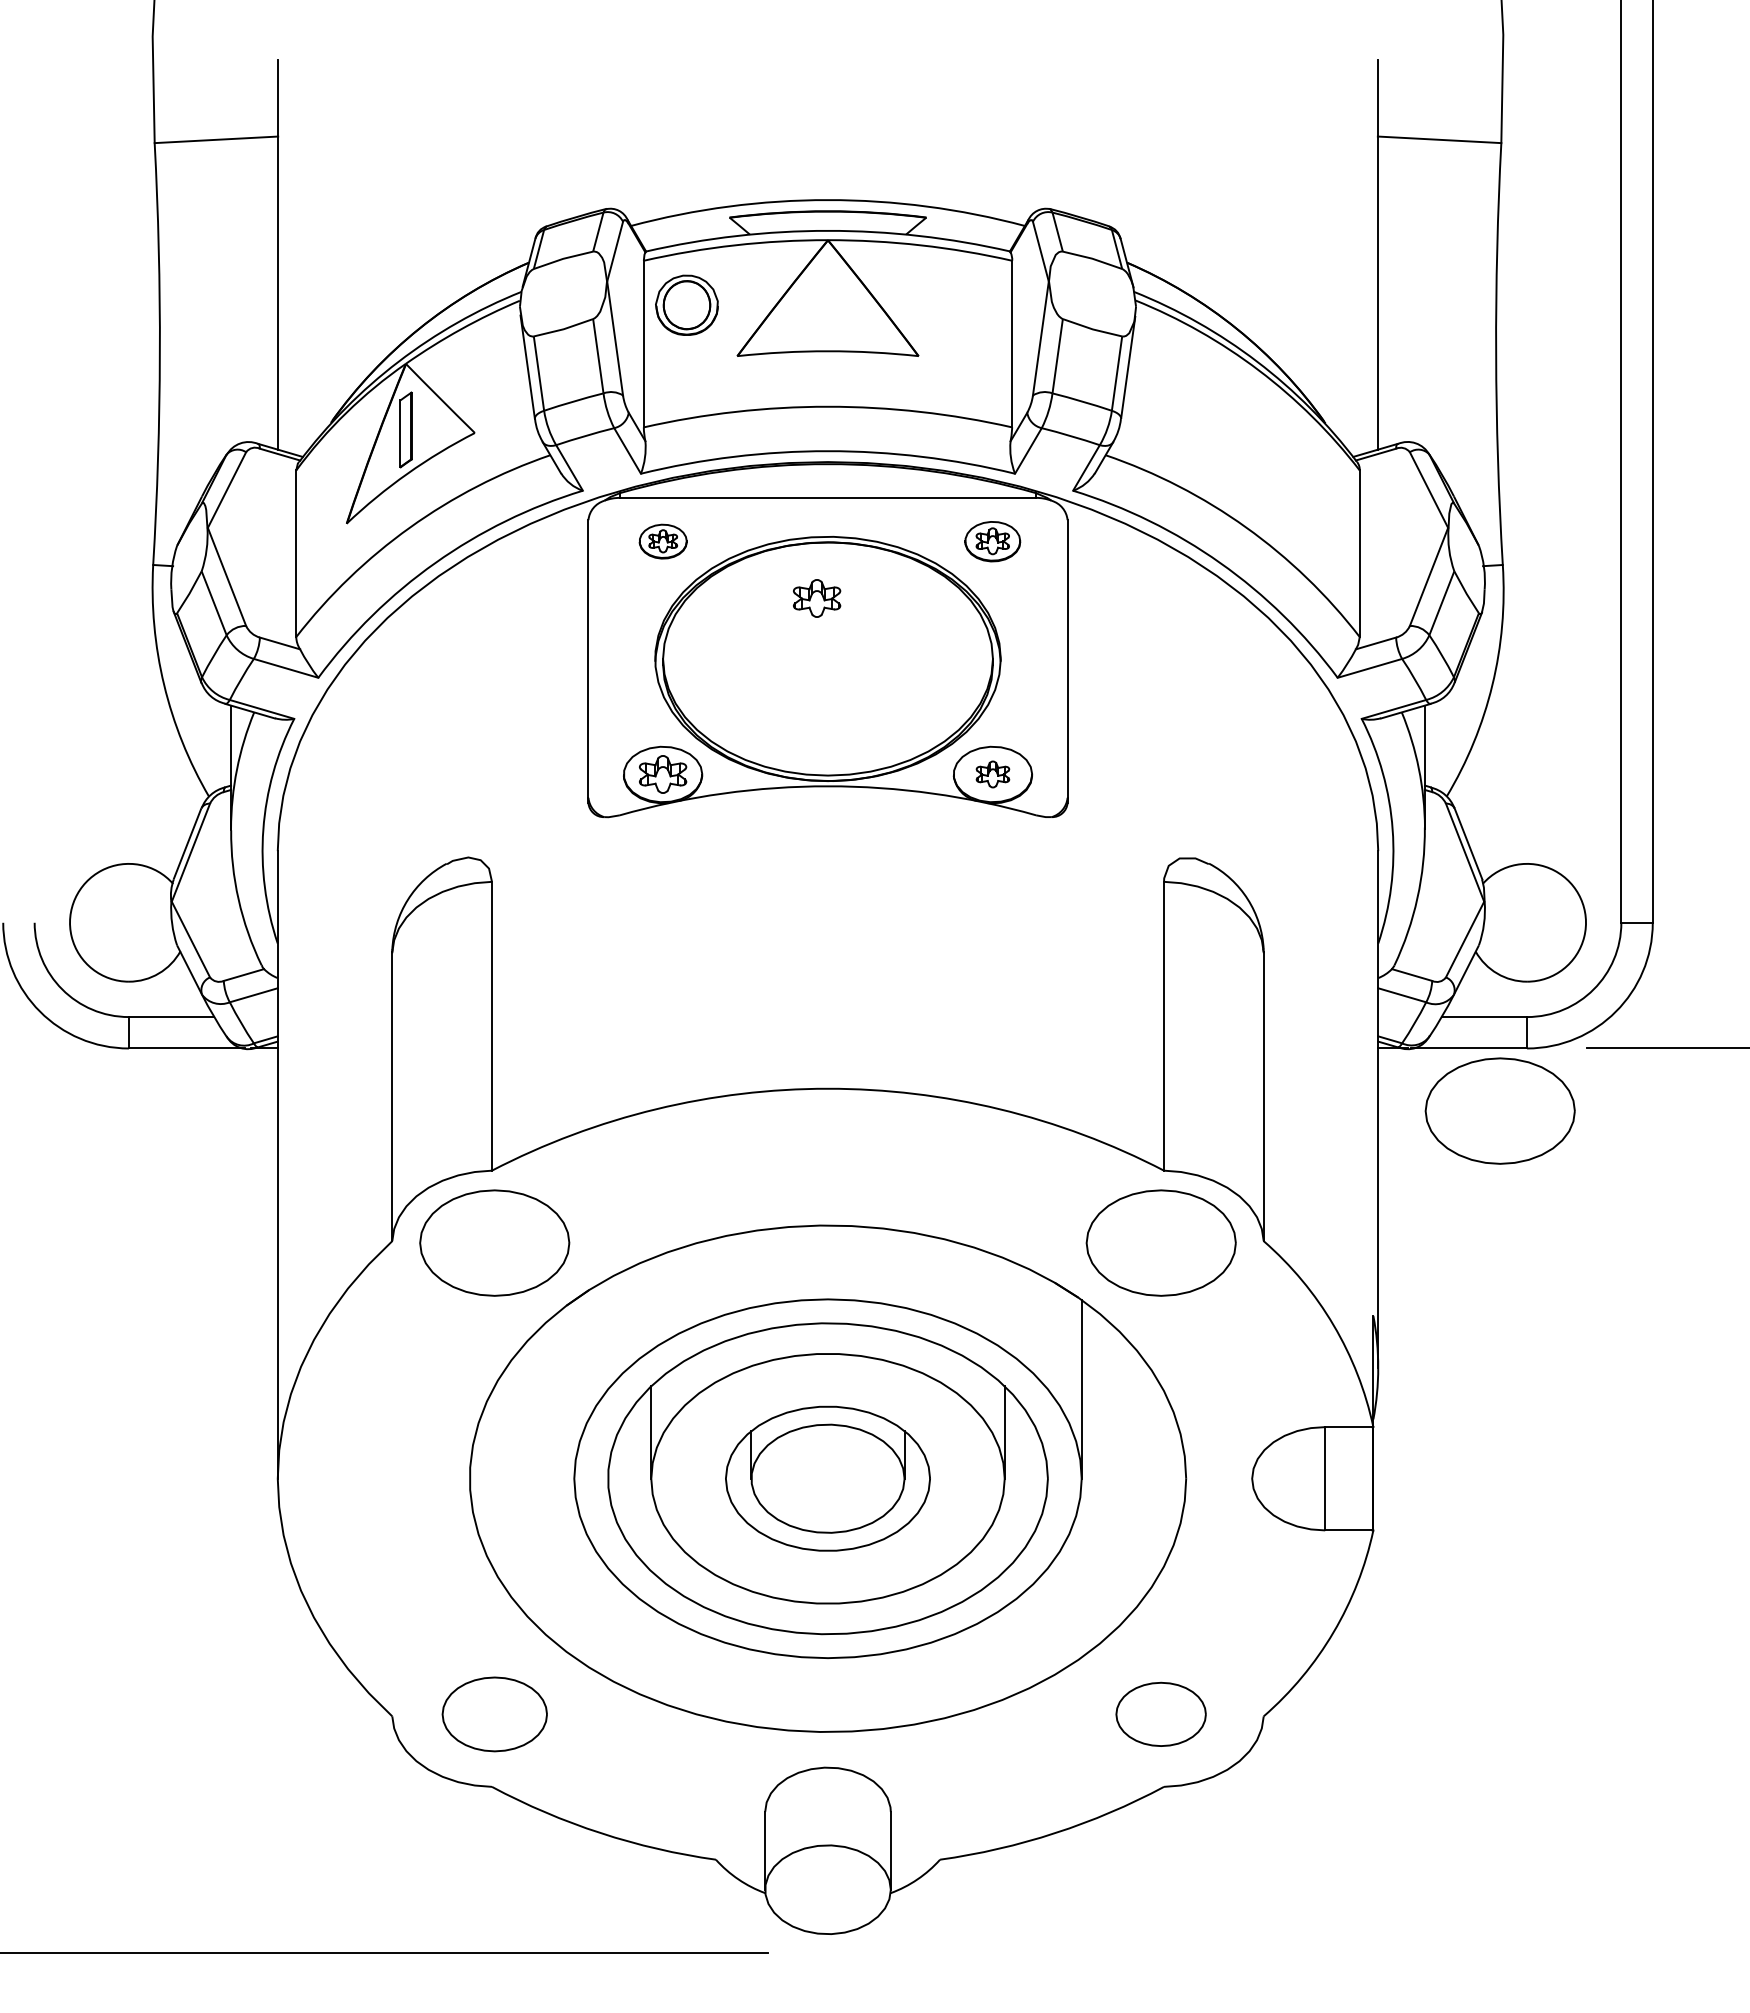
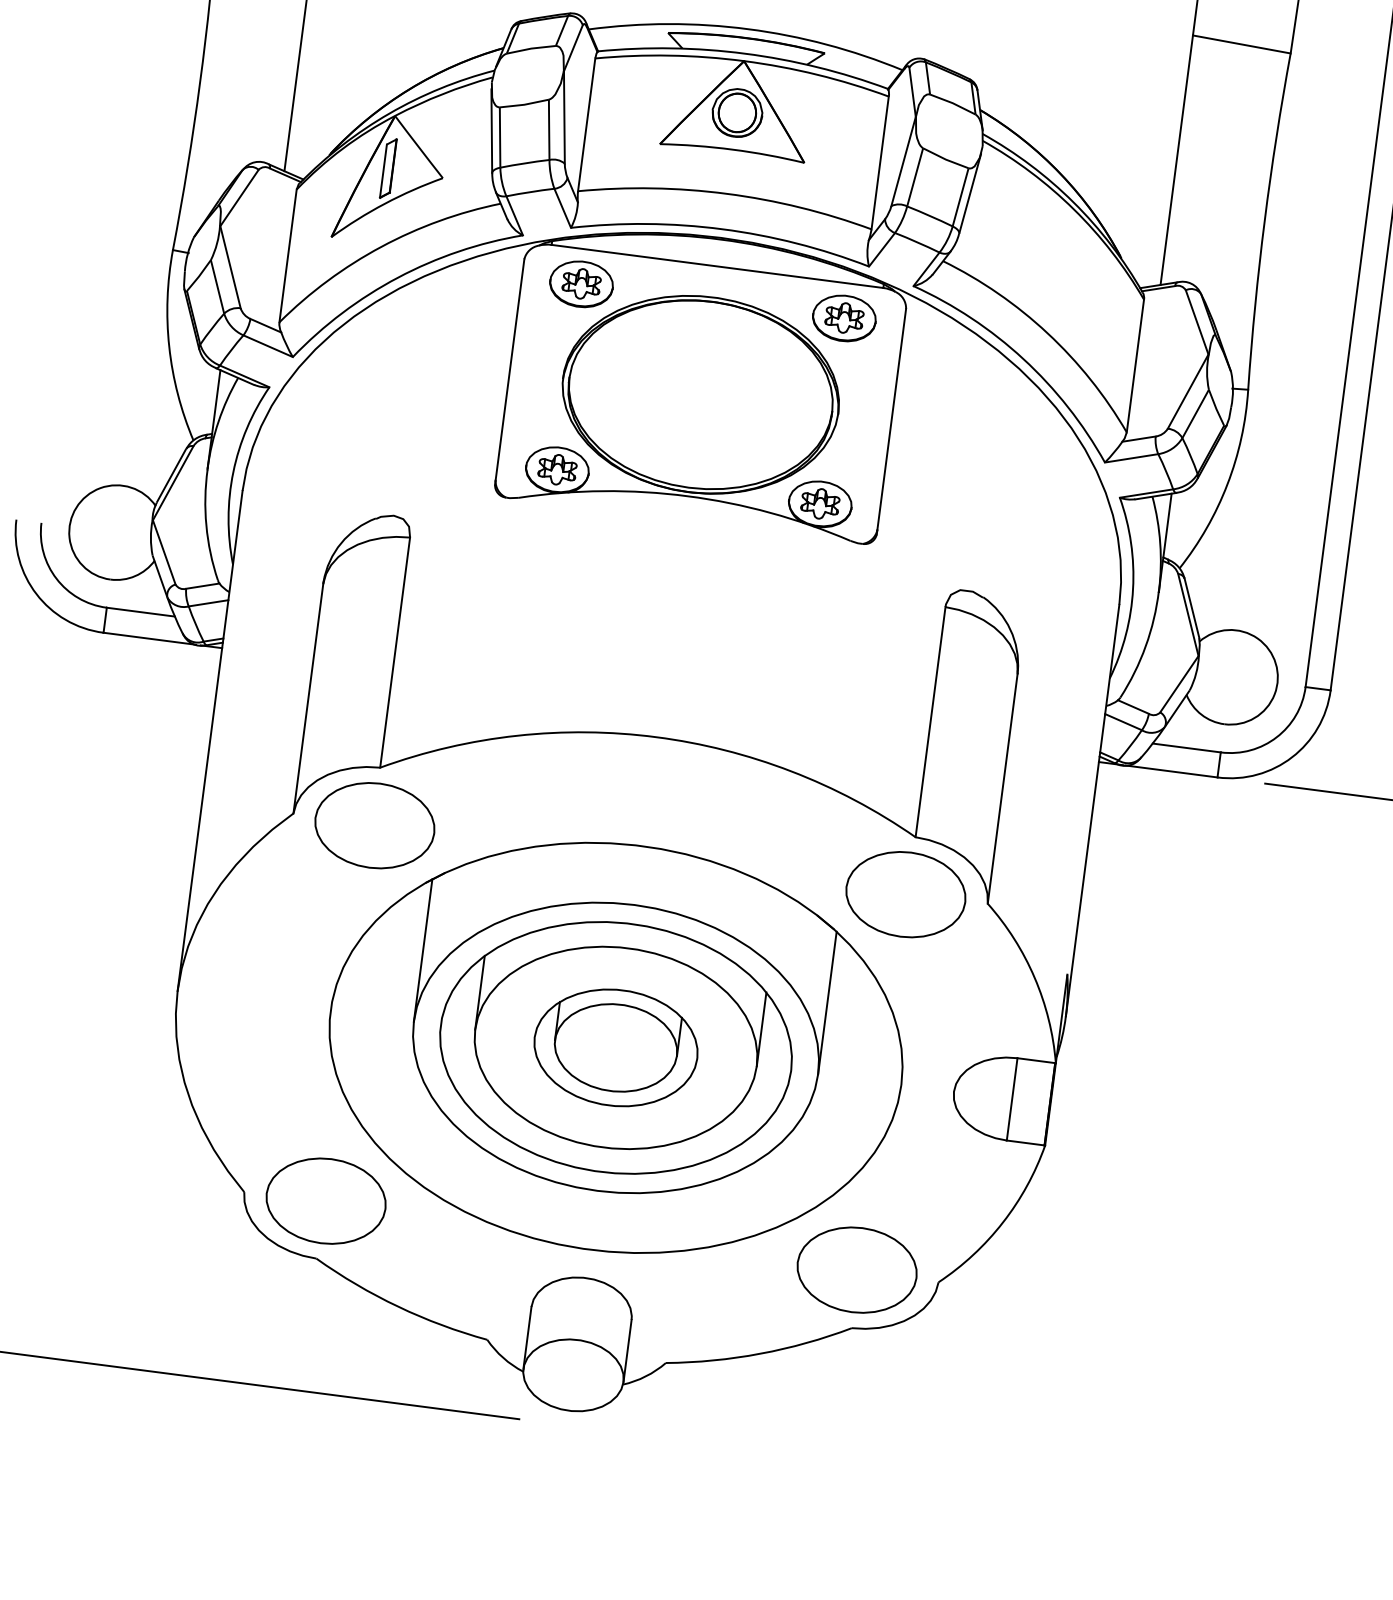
part: (686, 304) -> (737, 112), moved
part: (663, 541) -> (581, 284), size x1.67
part: (992, 541) -> (844, 318), size x1.43
part: (817, 598) -> (698, 345), removed
part: (992, 774) -> (819, 503), size x1.43
part: (1499, 1110) -> (1189, 824), removed
line: (574, 1388) -> (423, 949), added
part: (494, 1714) -> (325, 1201), size x1.43
part: (1160, 1714) -> (856, 1270), size x1.67

